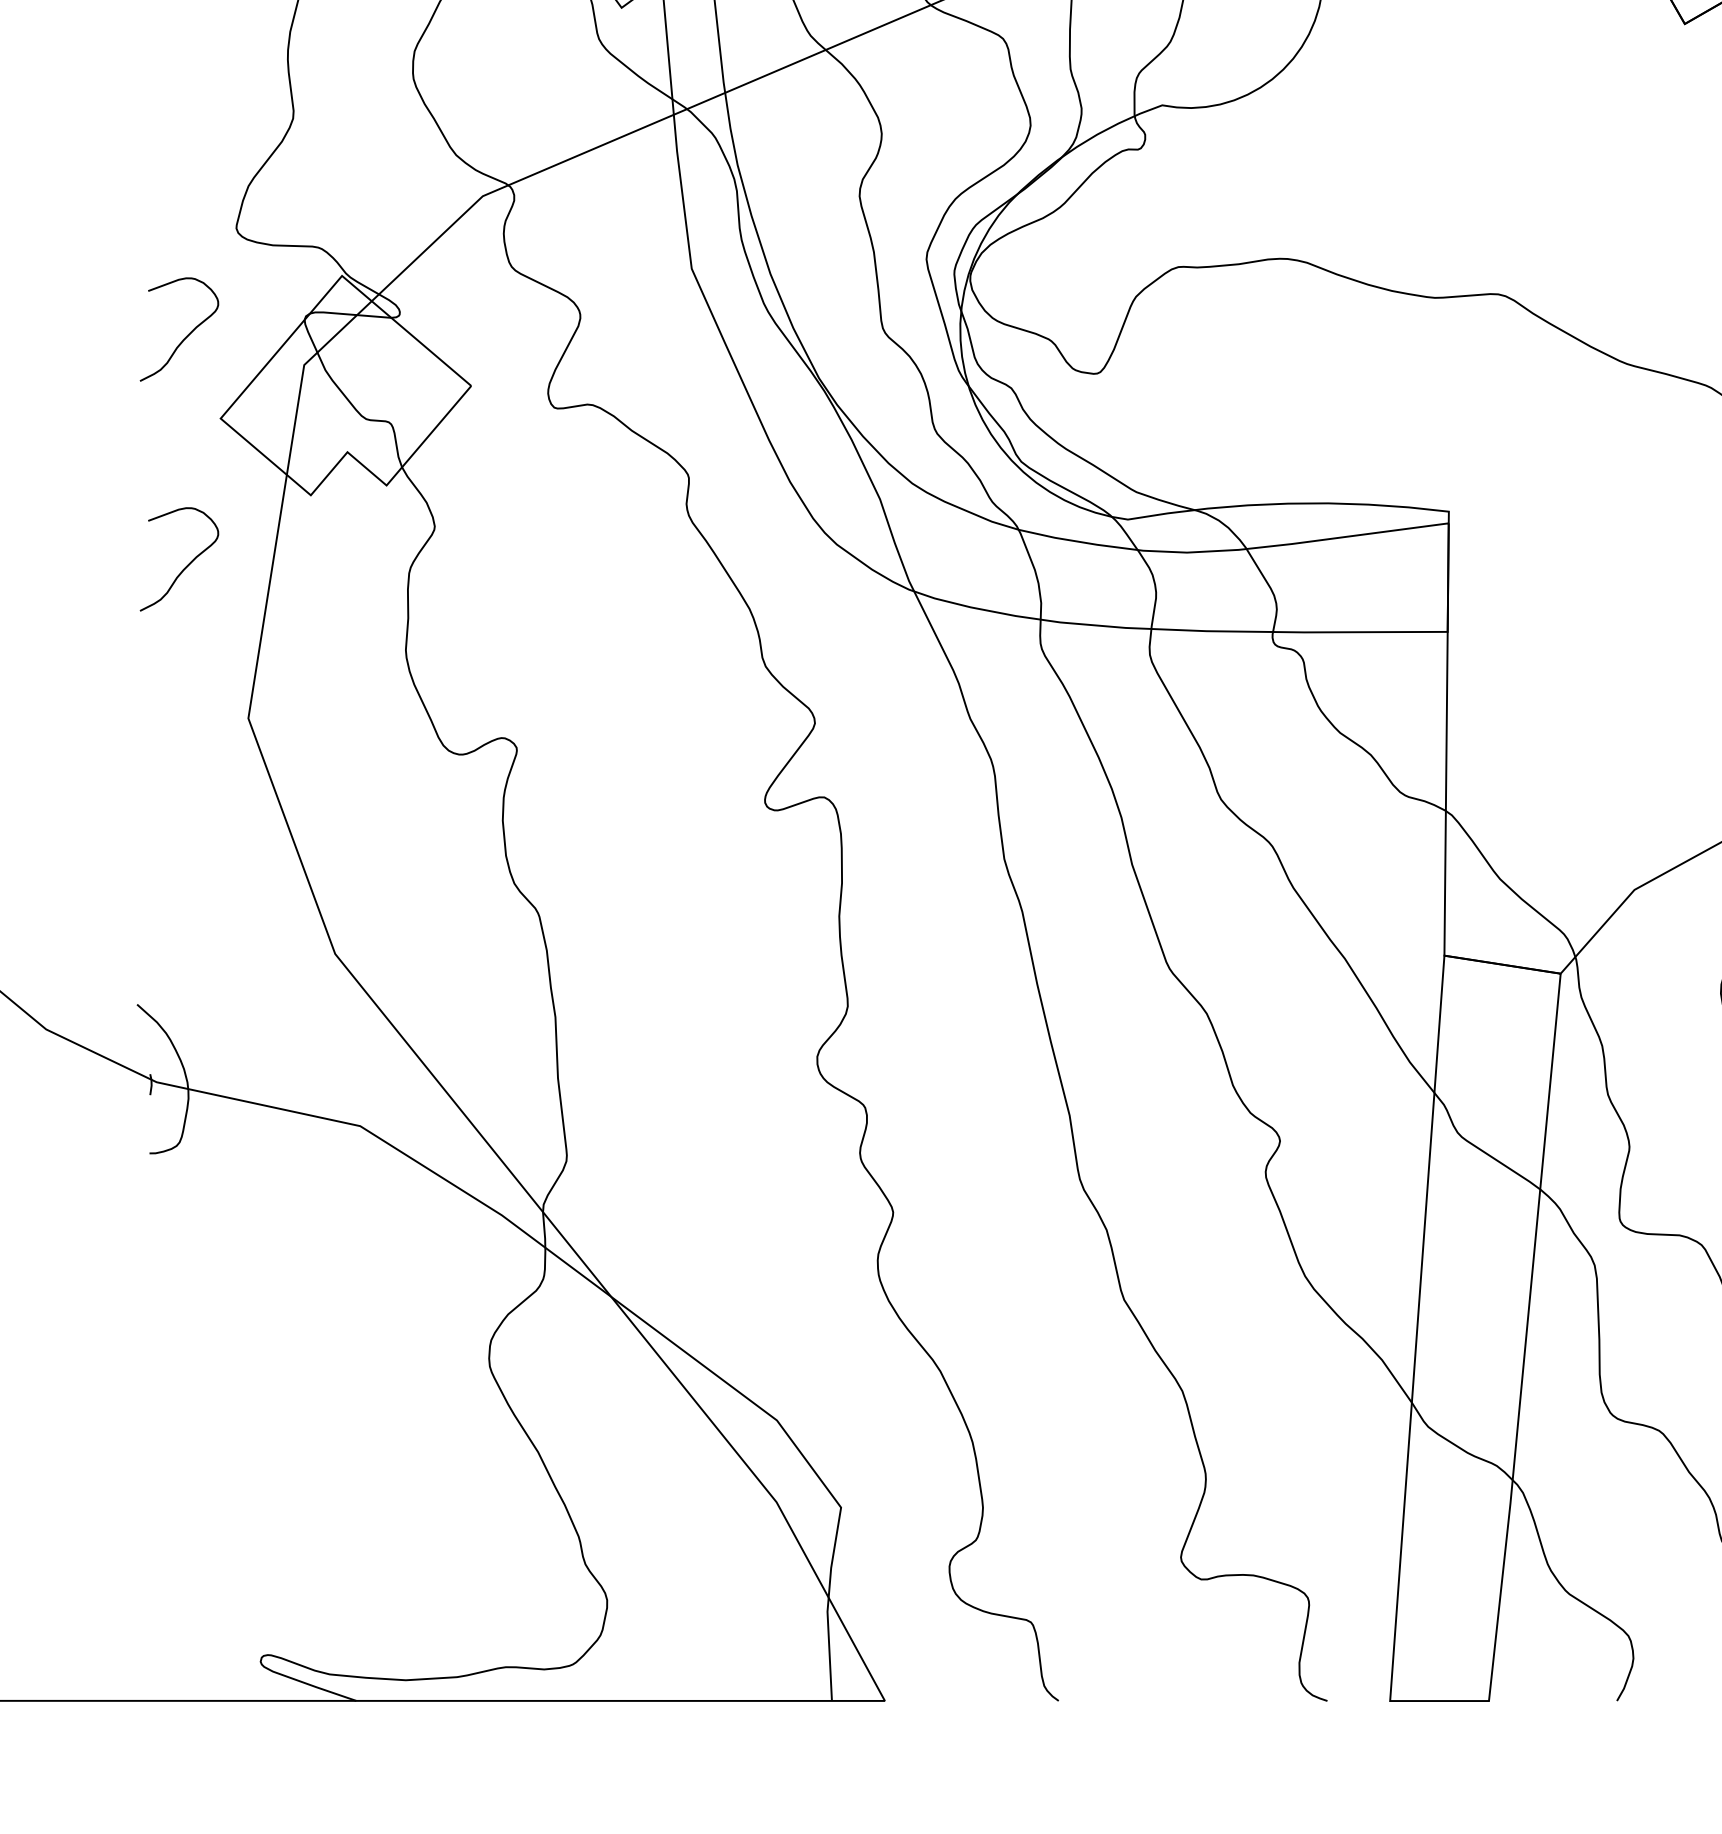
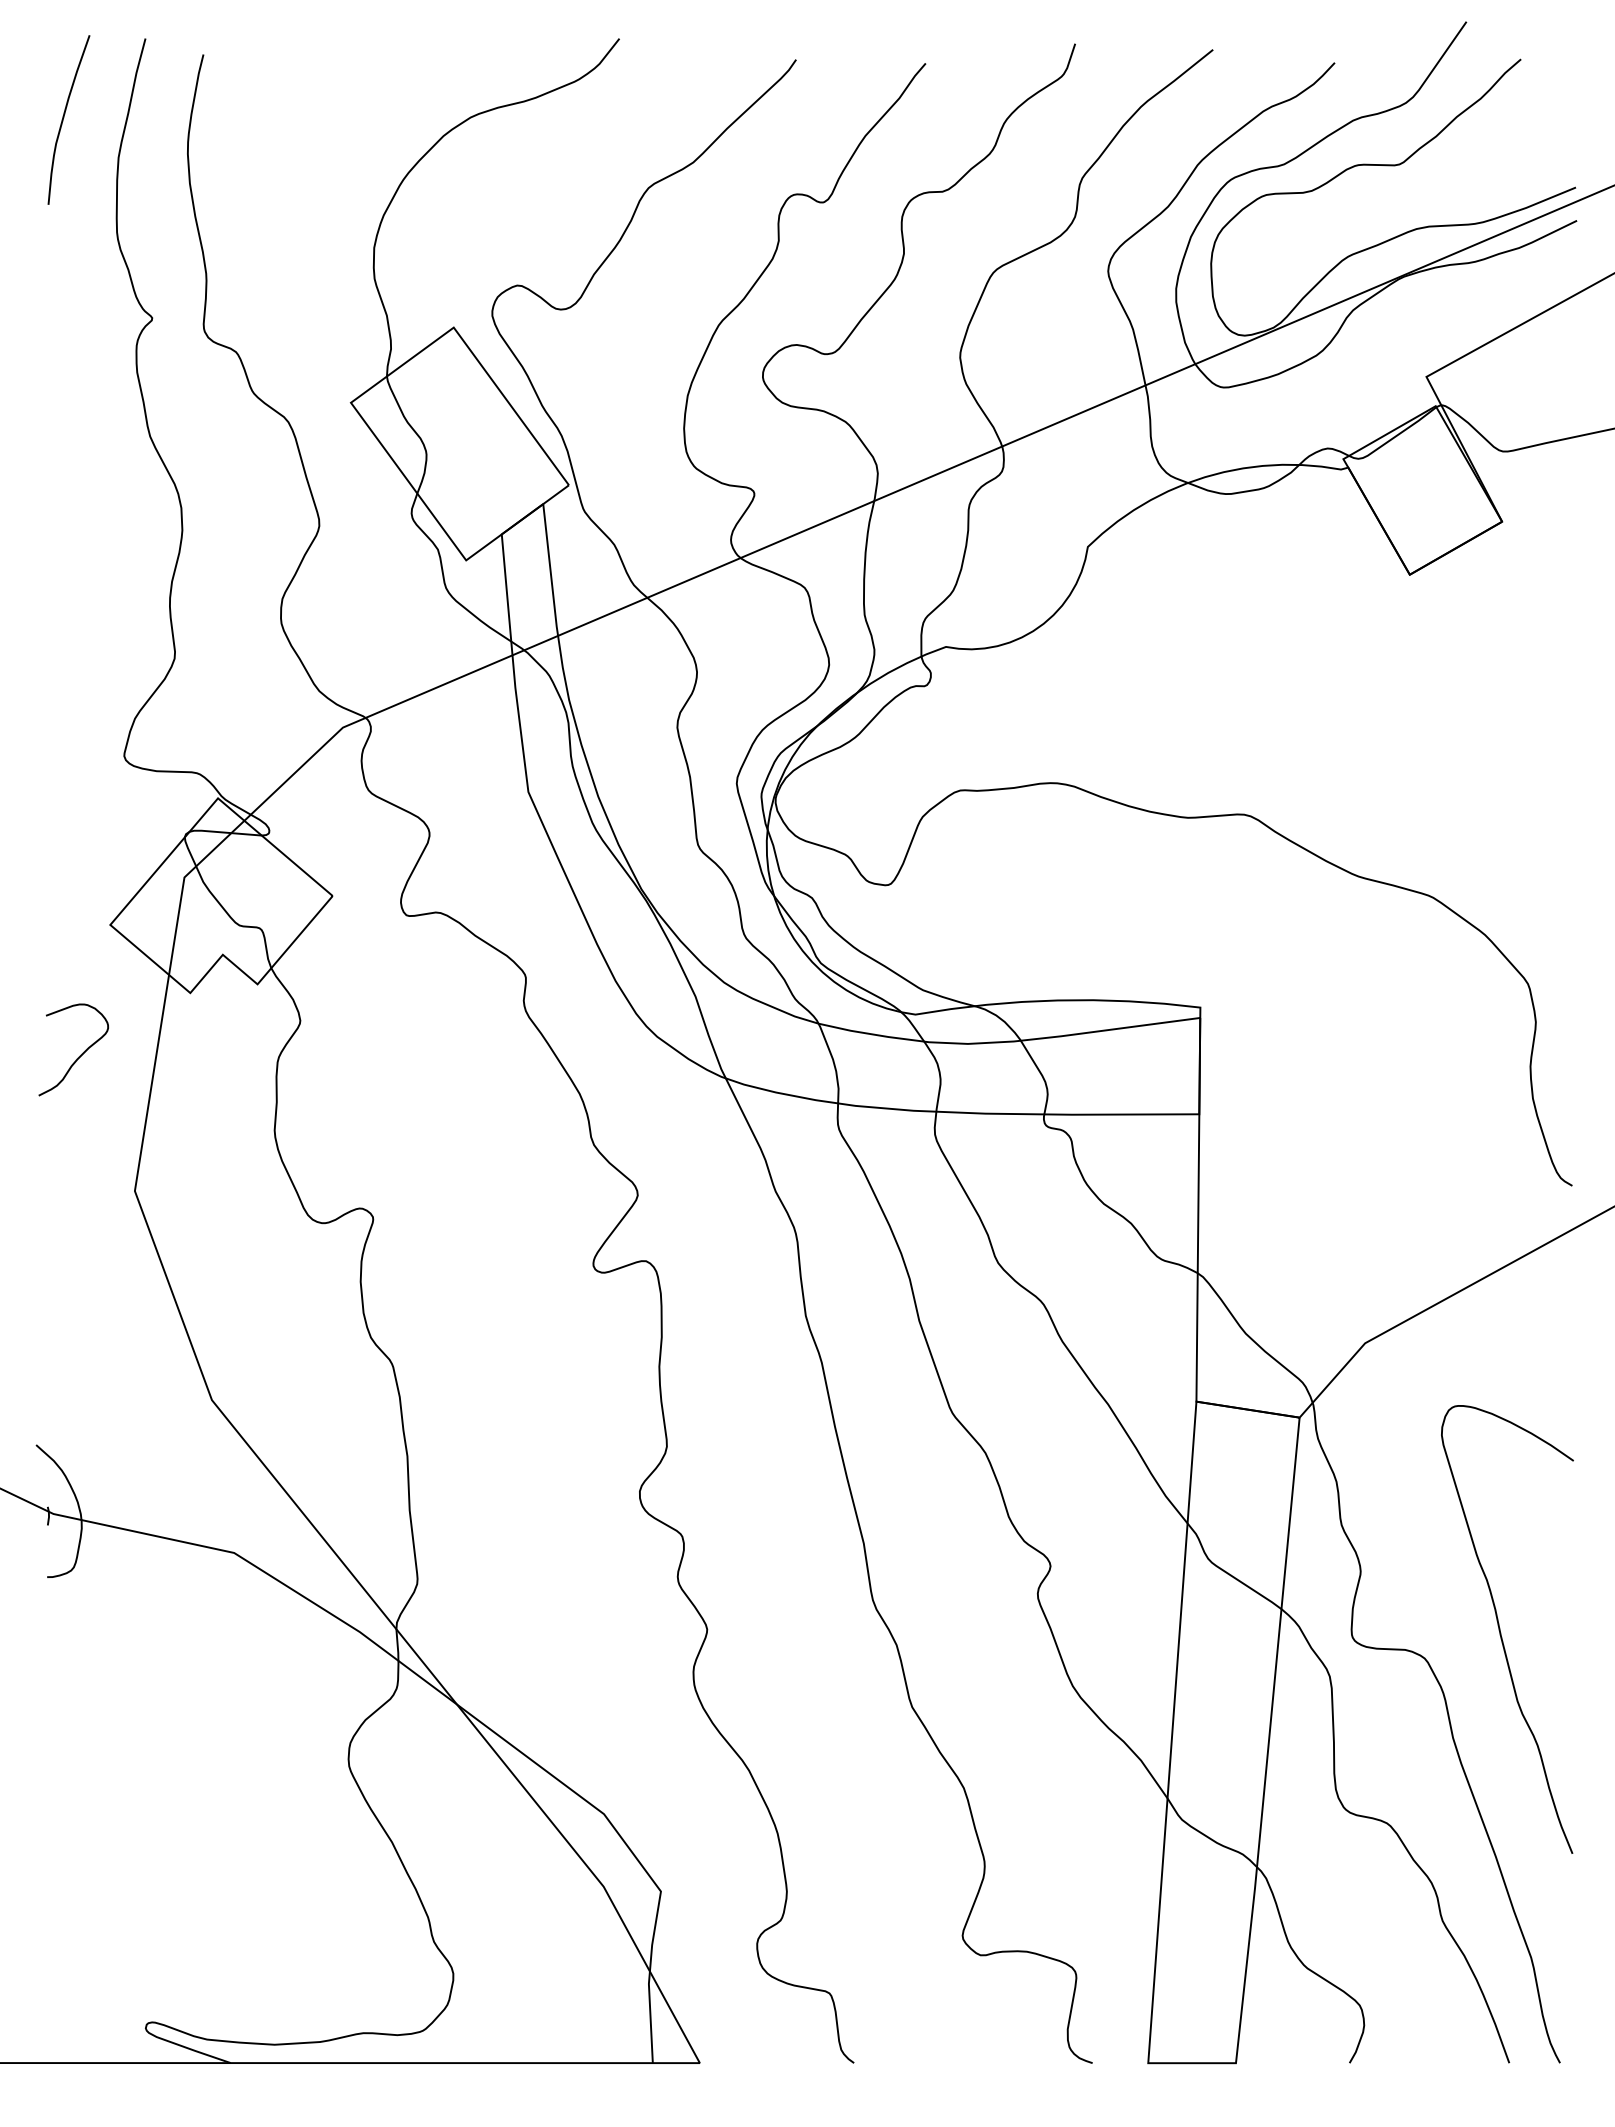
curve: (185, 335) -> (79, 851), removed

